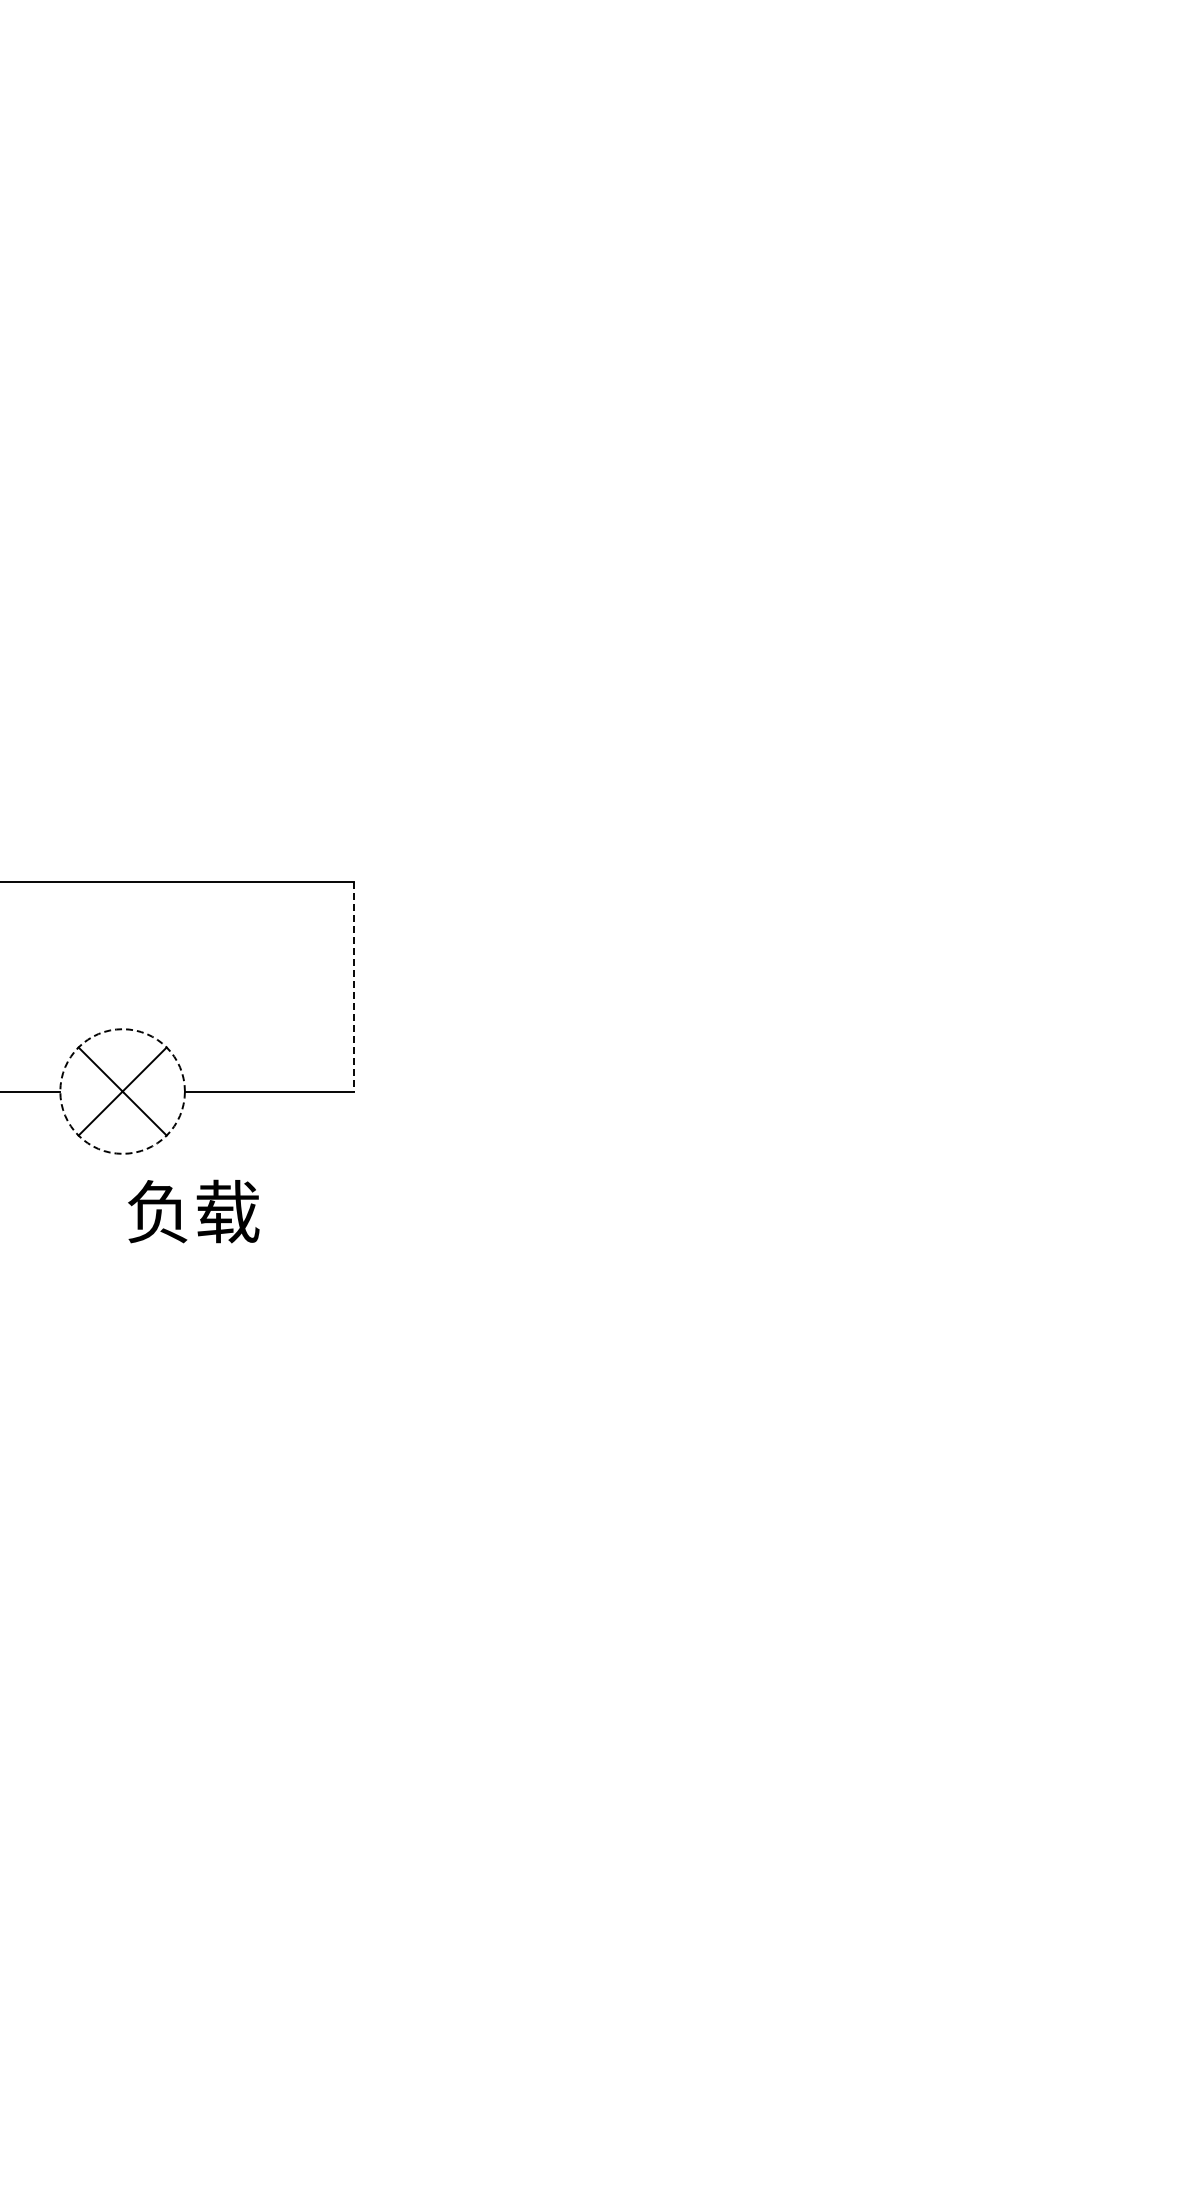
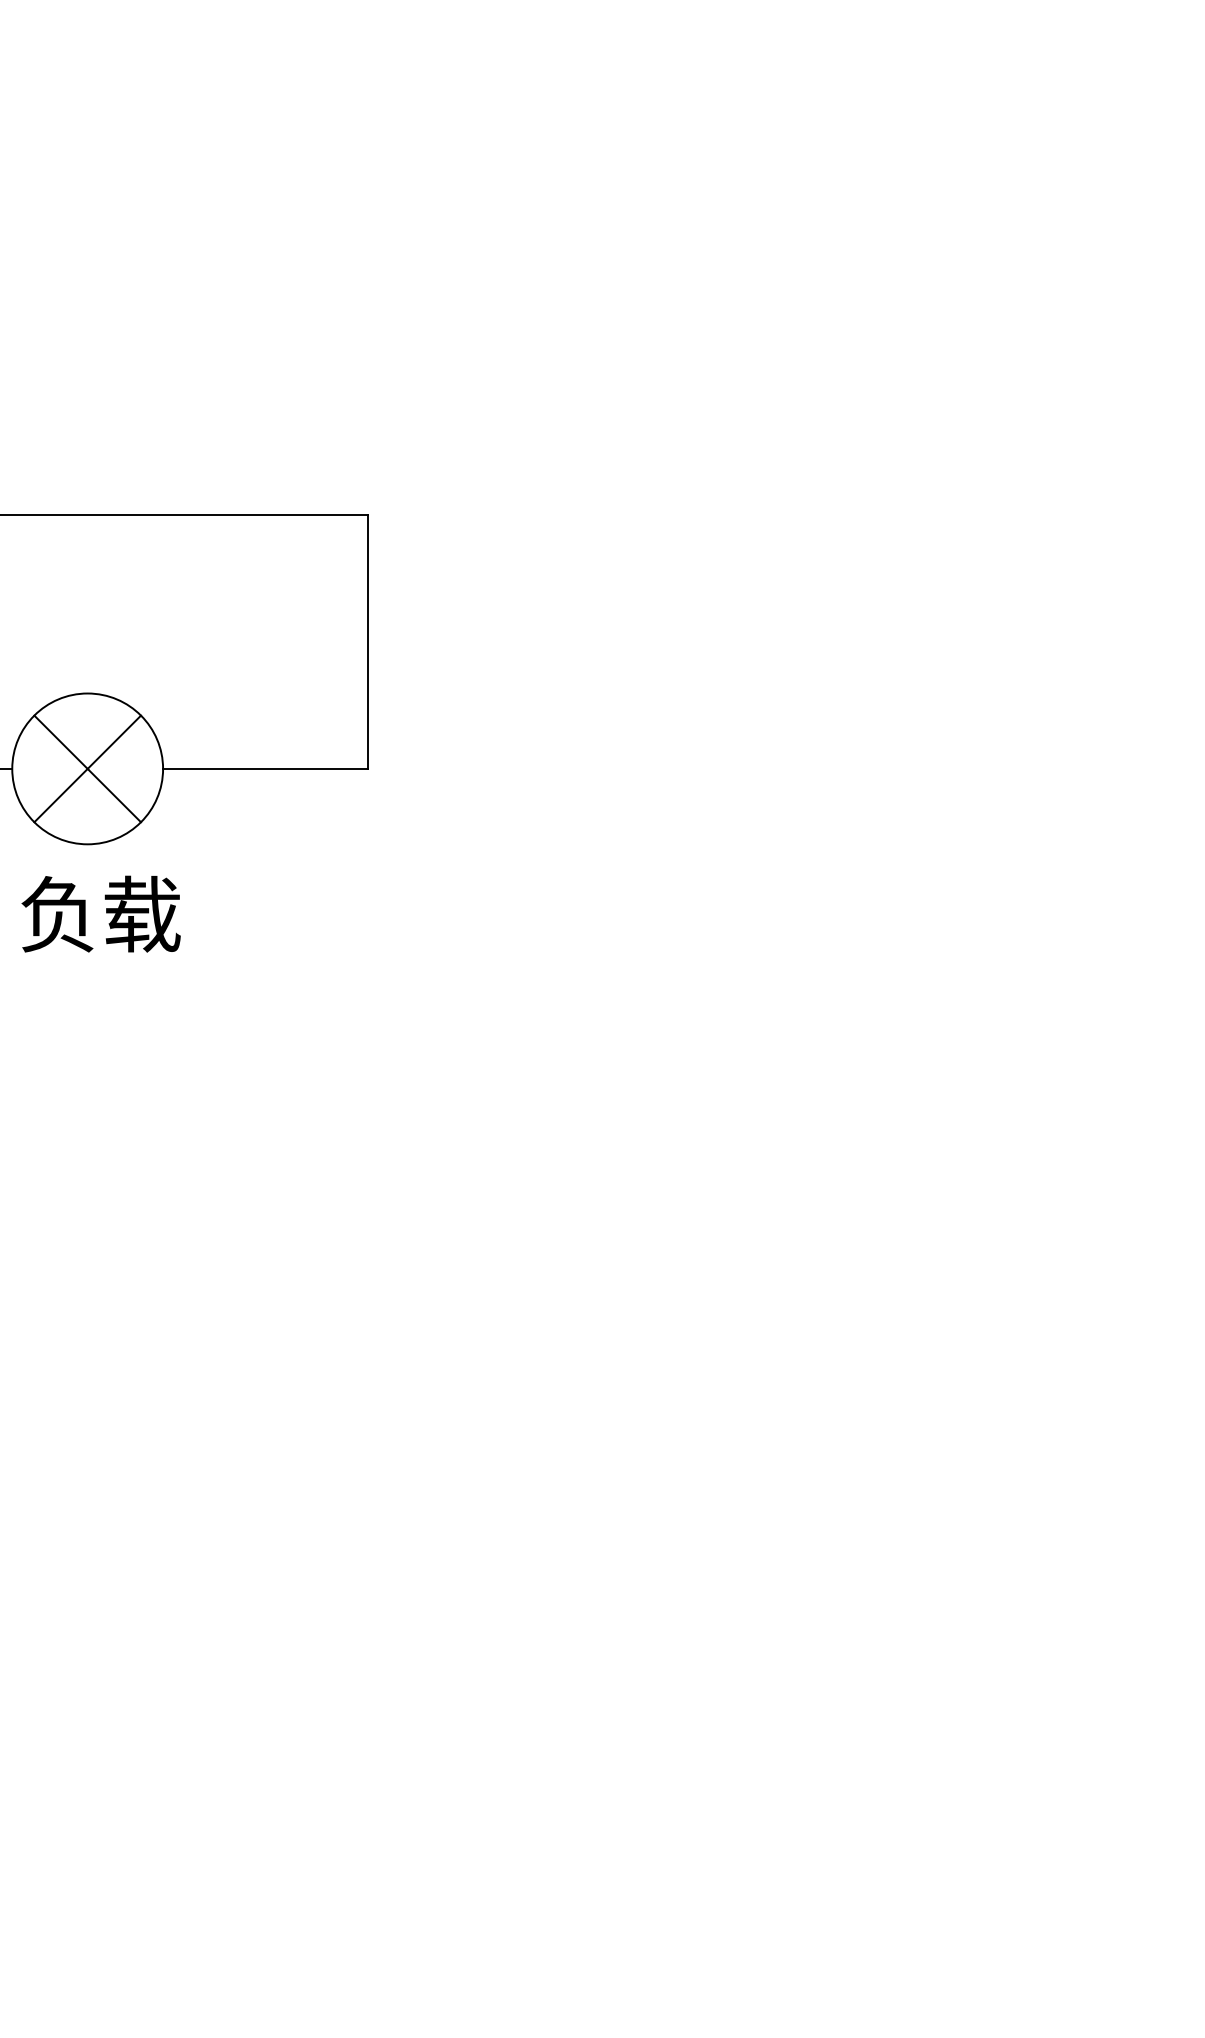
line: (354, 986) -> (368, 641), dashed -> solid
circle: (122, 1091) -> (87, 768), dashed -> solid
text: (193, 1211) -> (100, 914), moved

